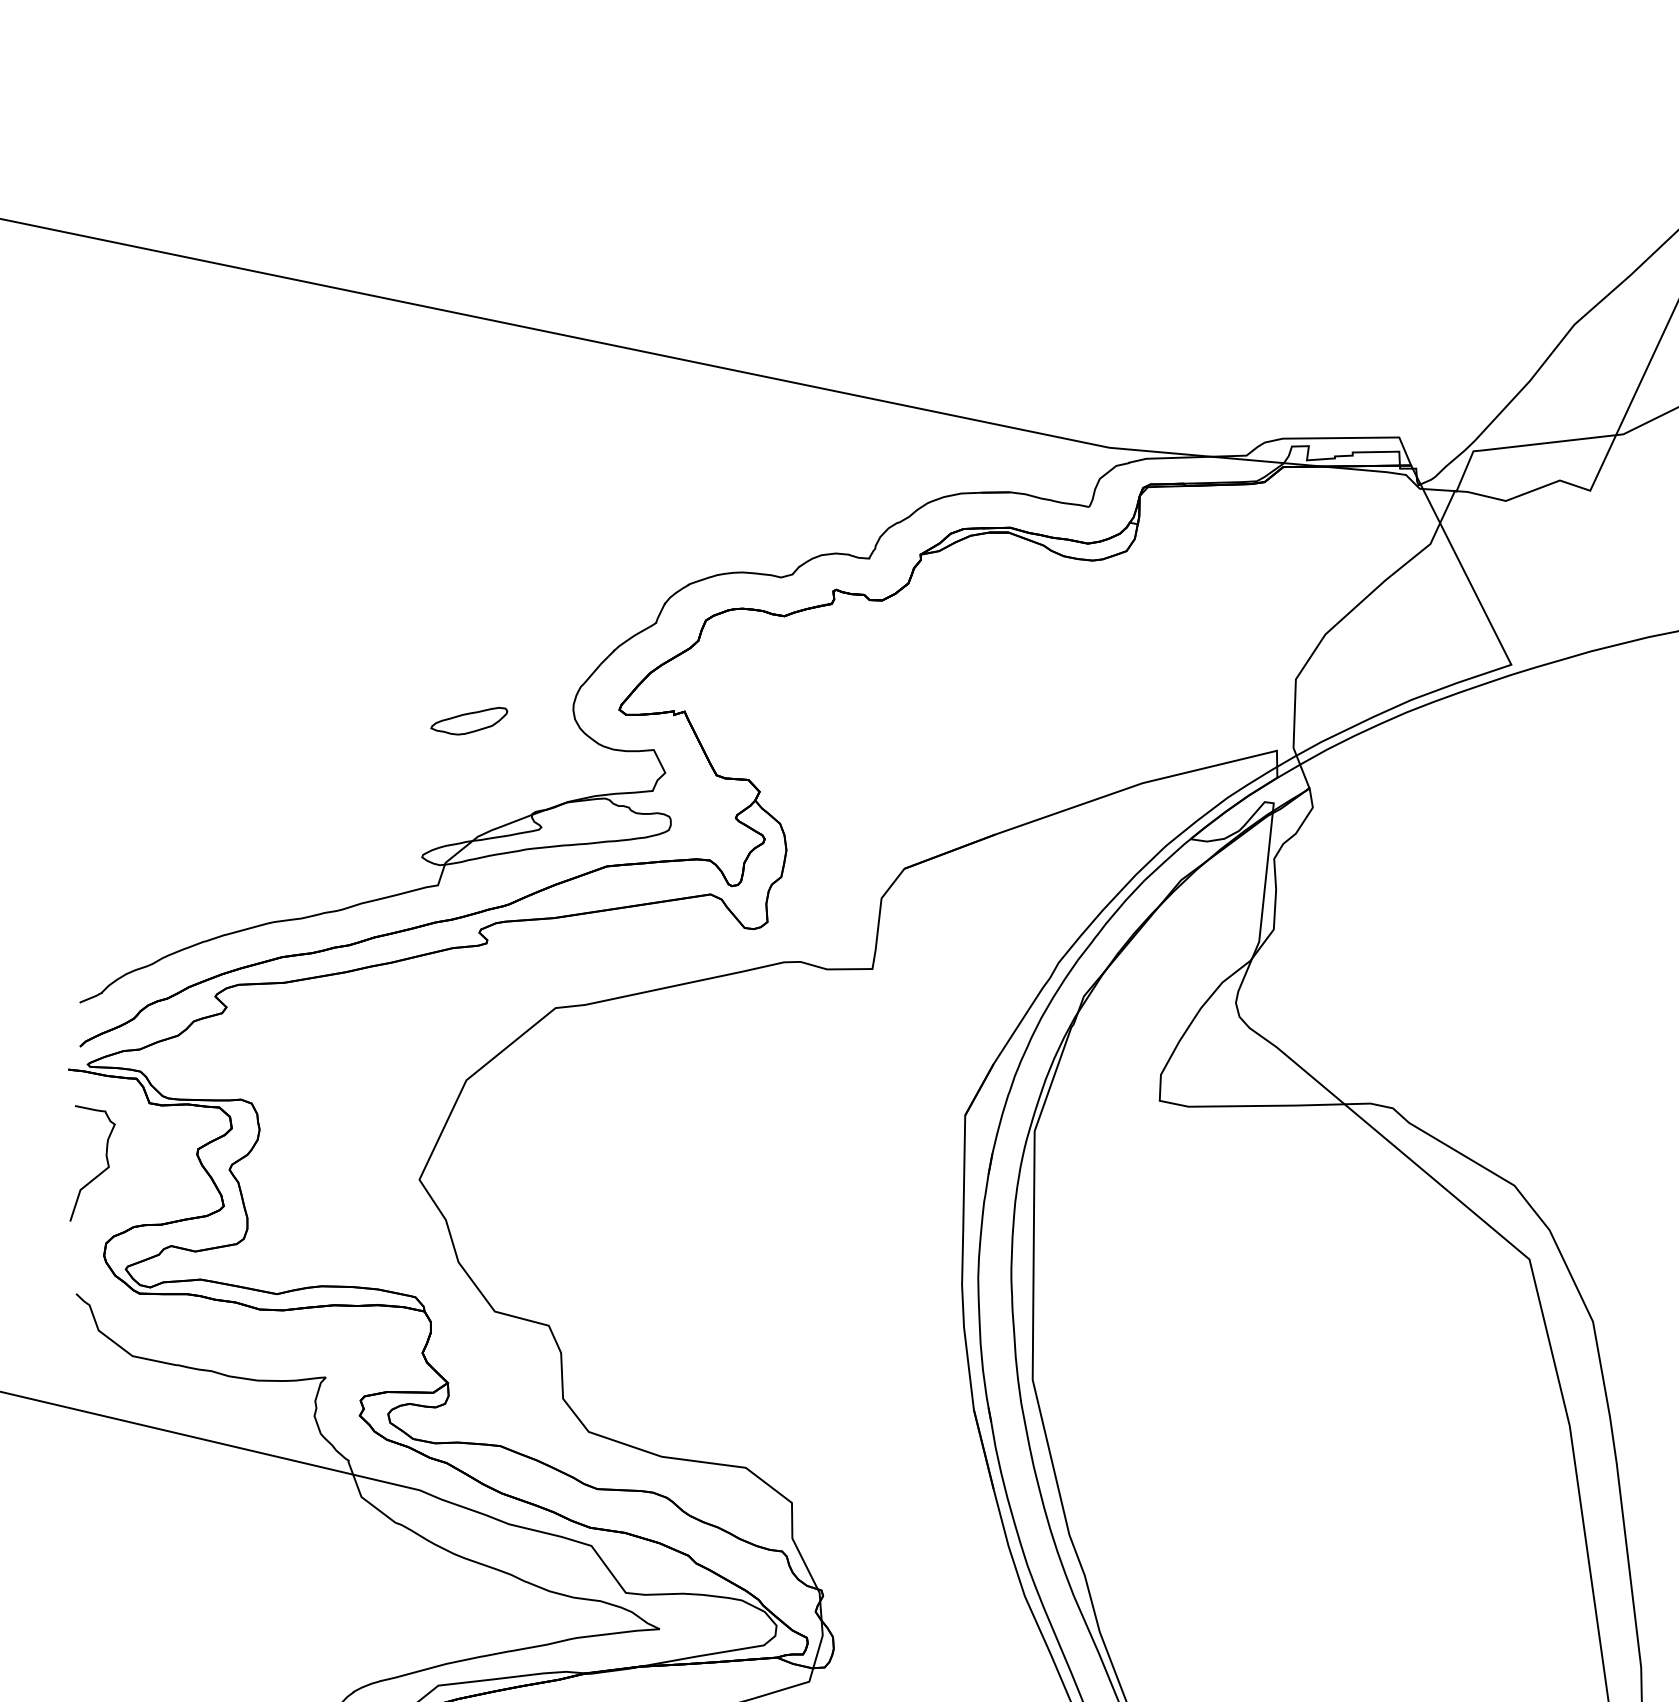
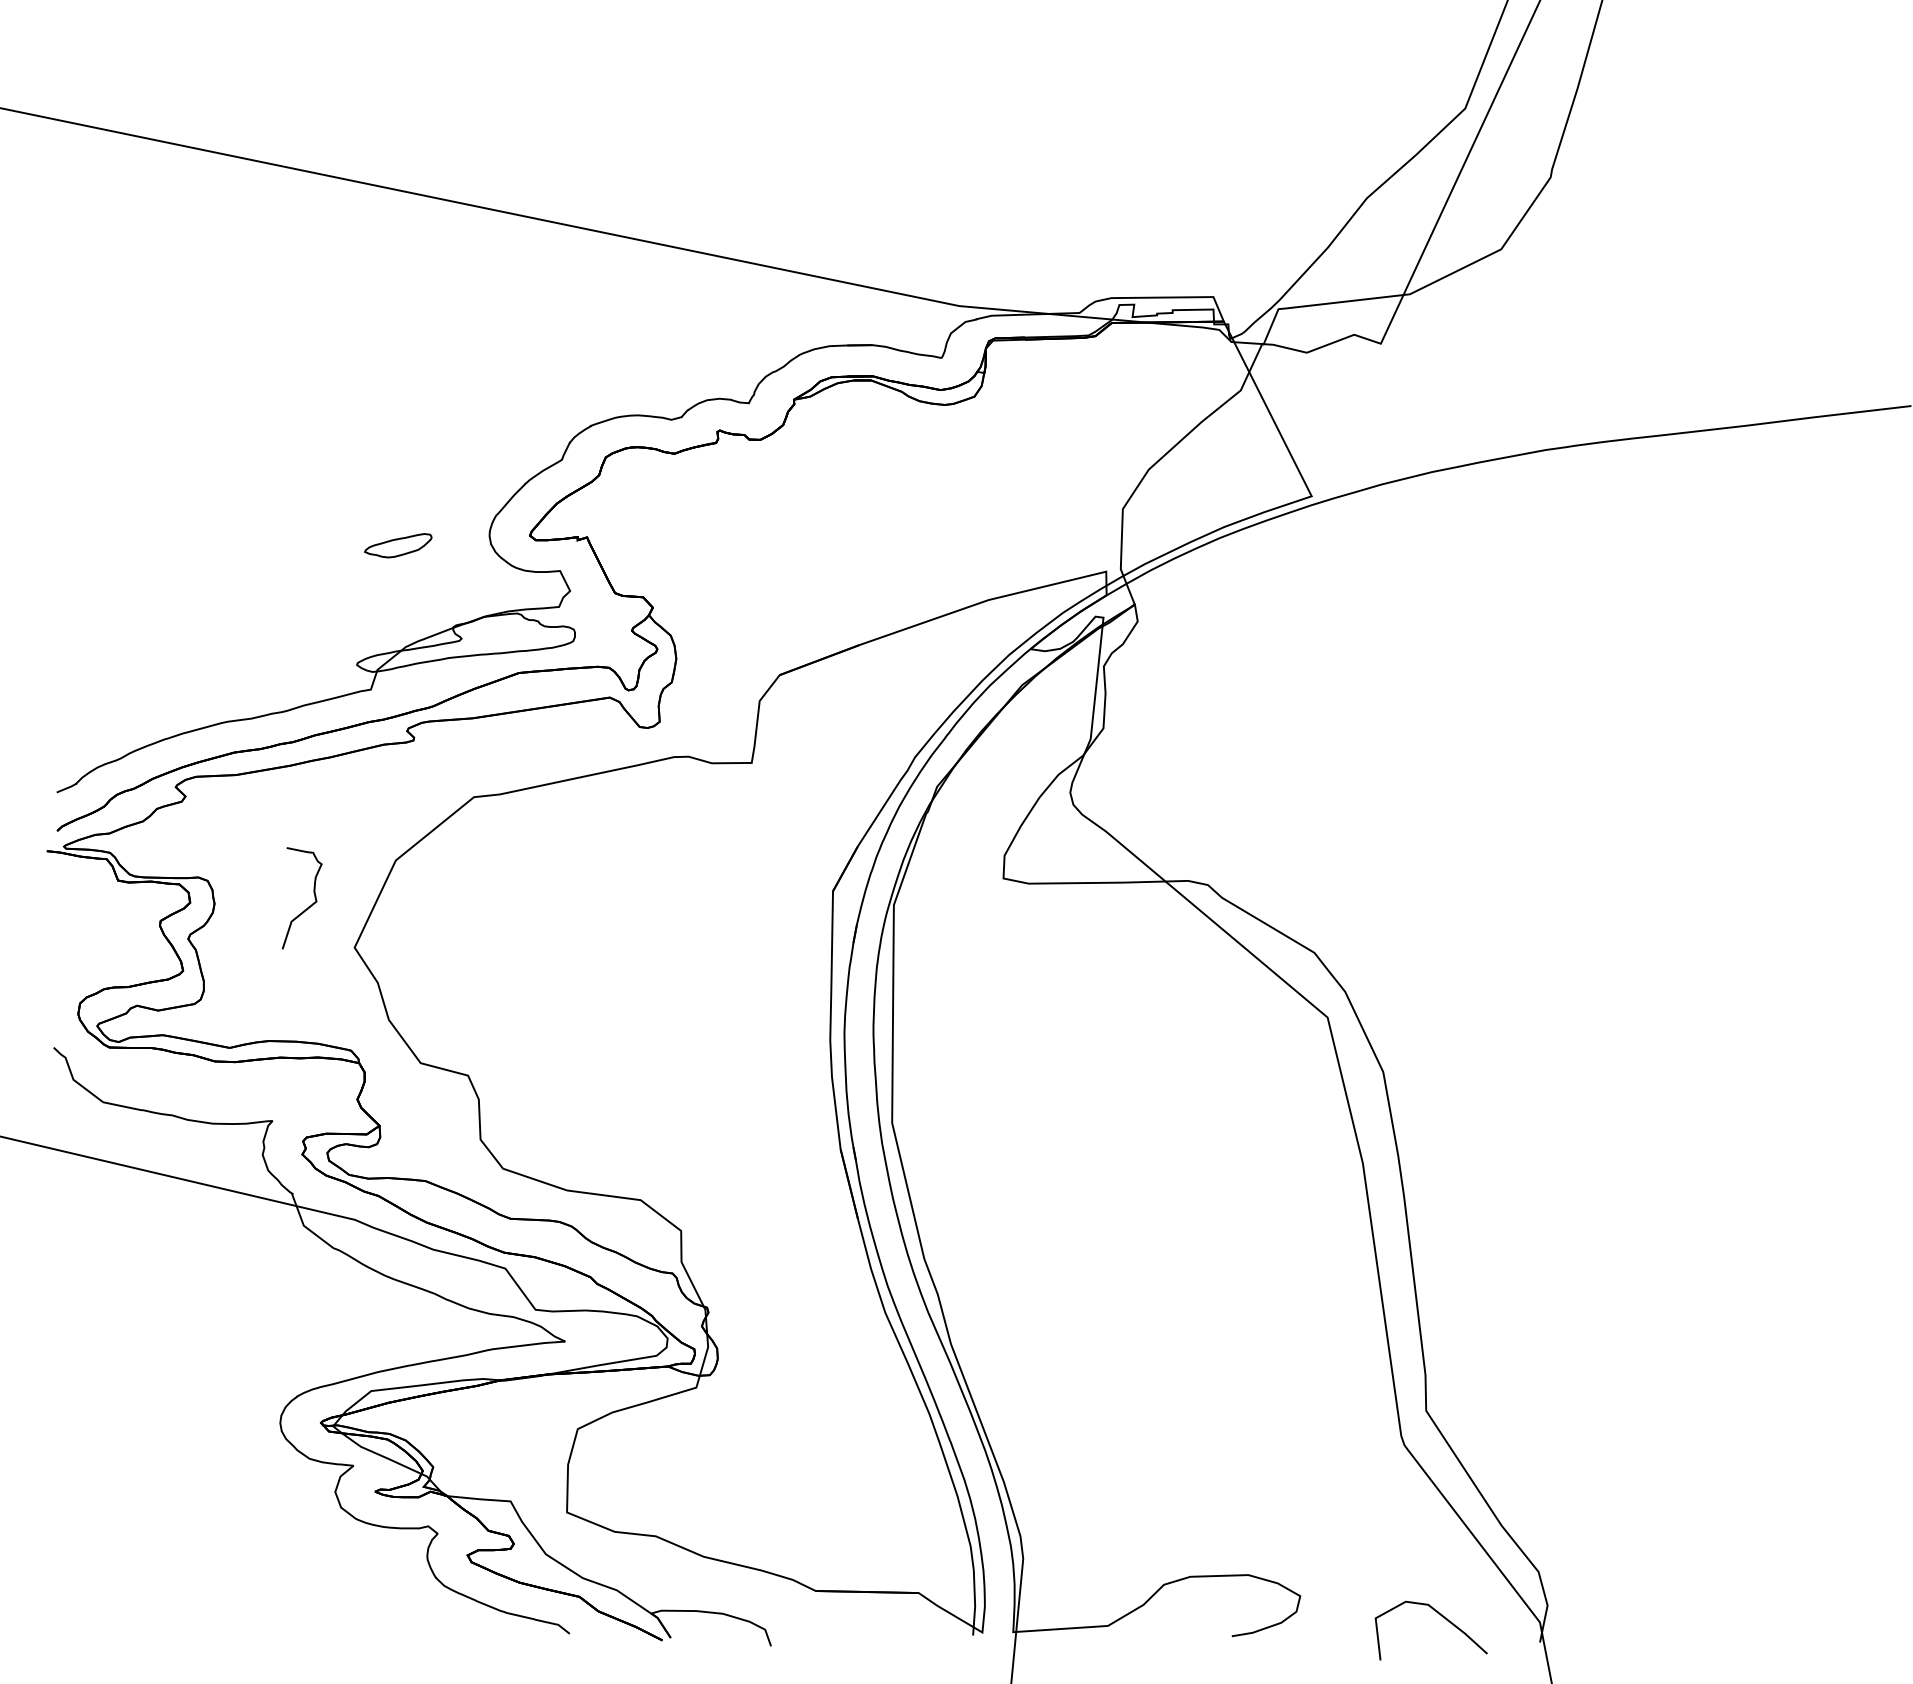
curve: (99, 1172) -> (308, 906), moved

